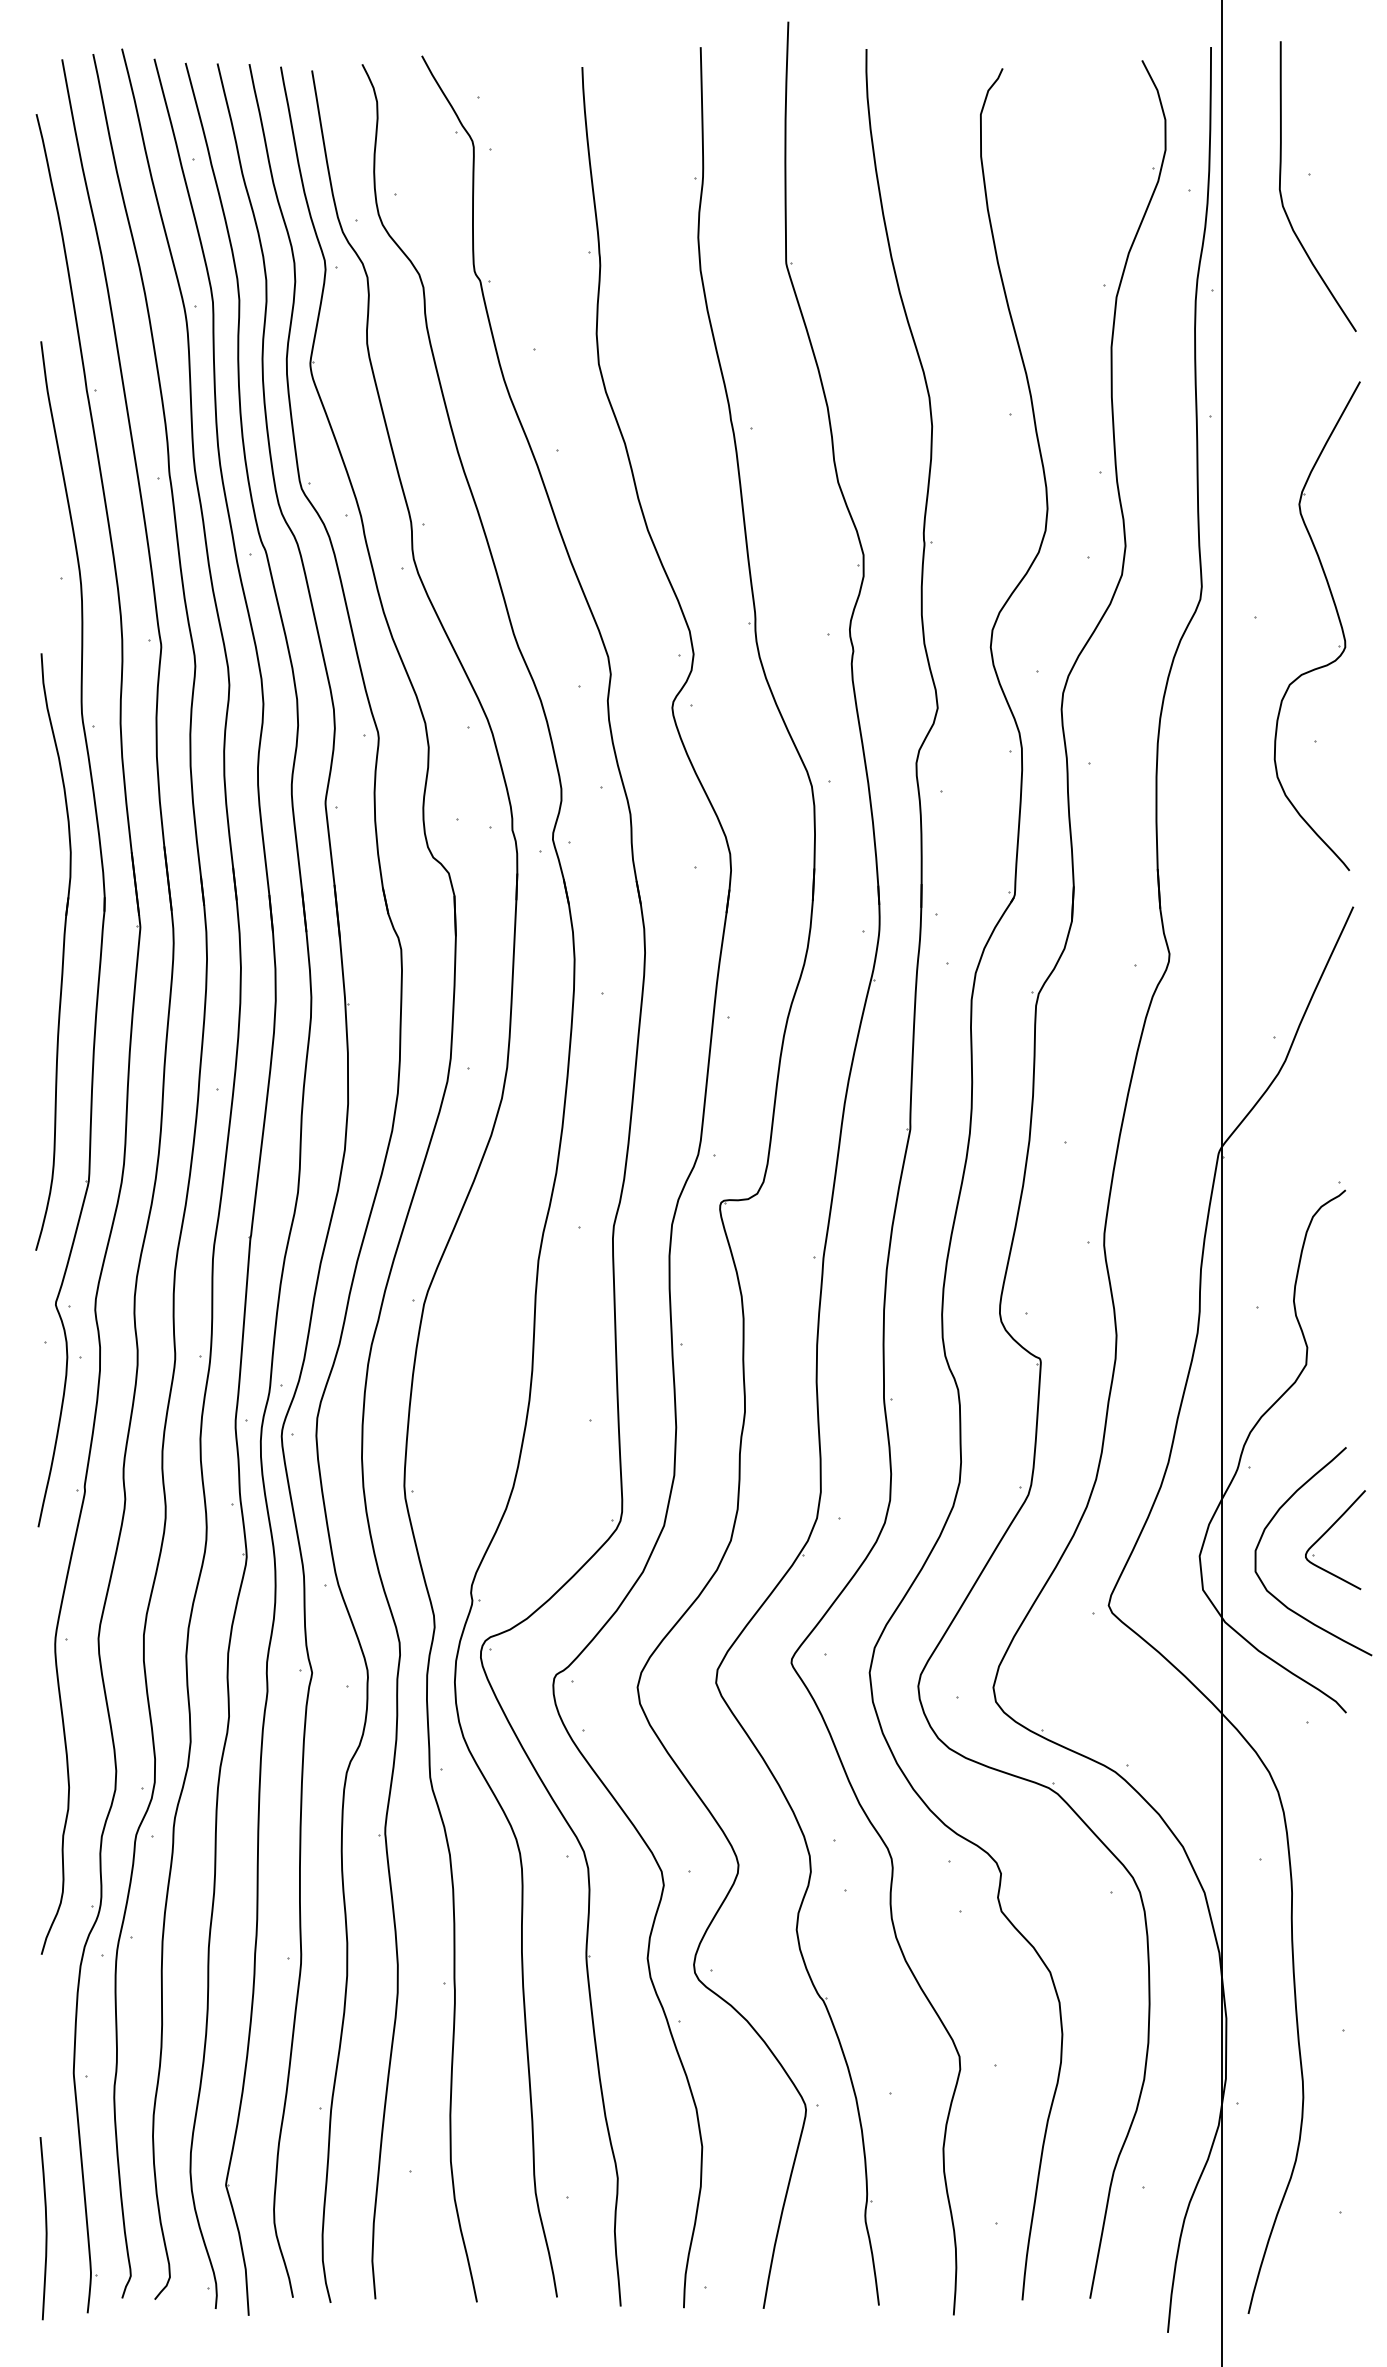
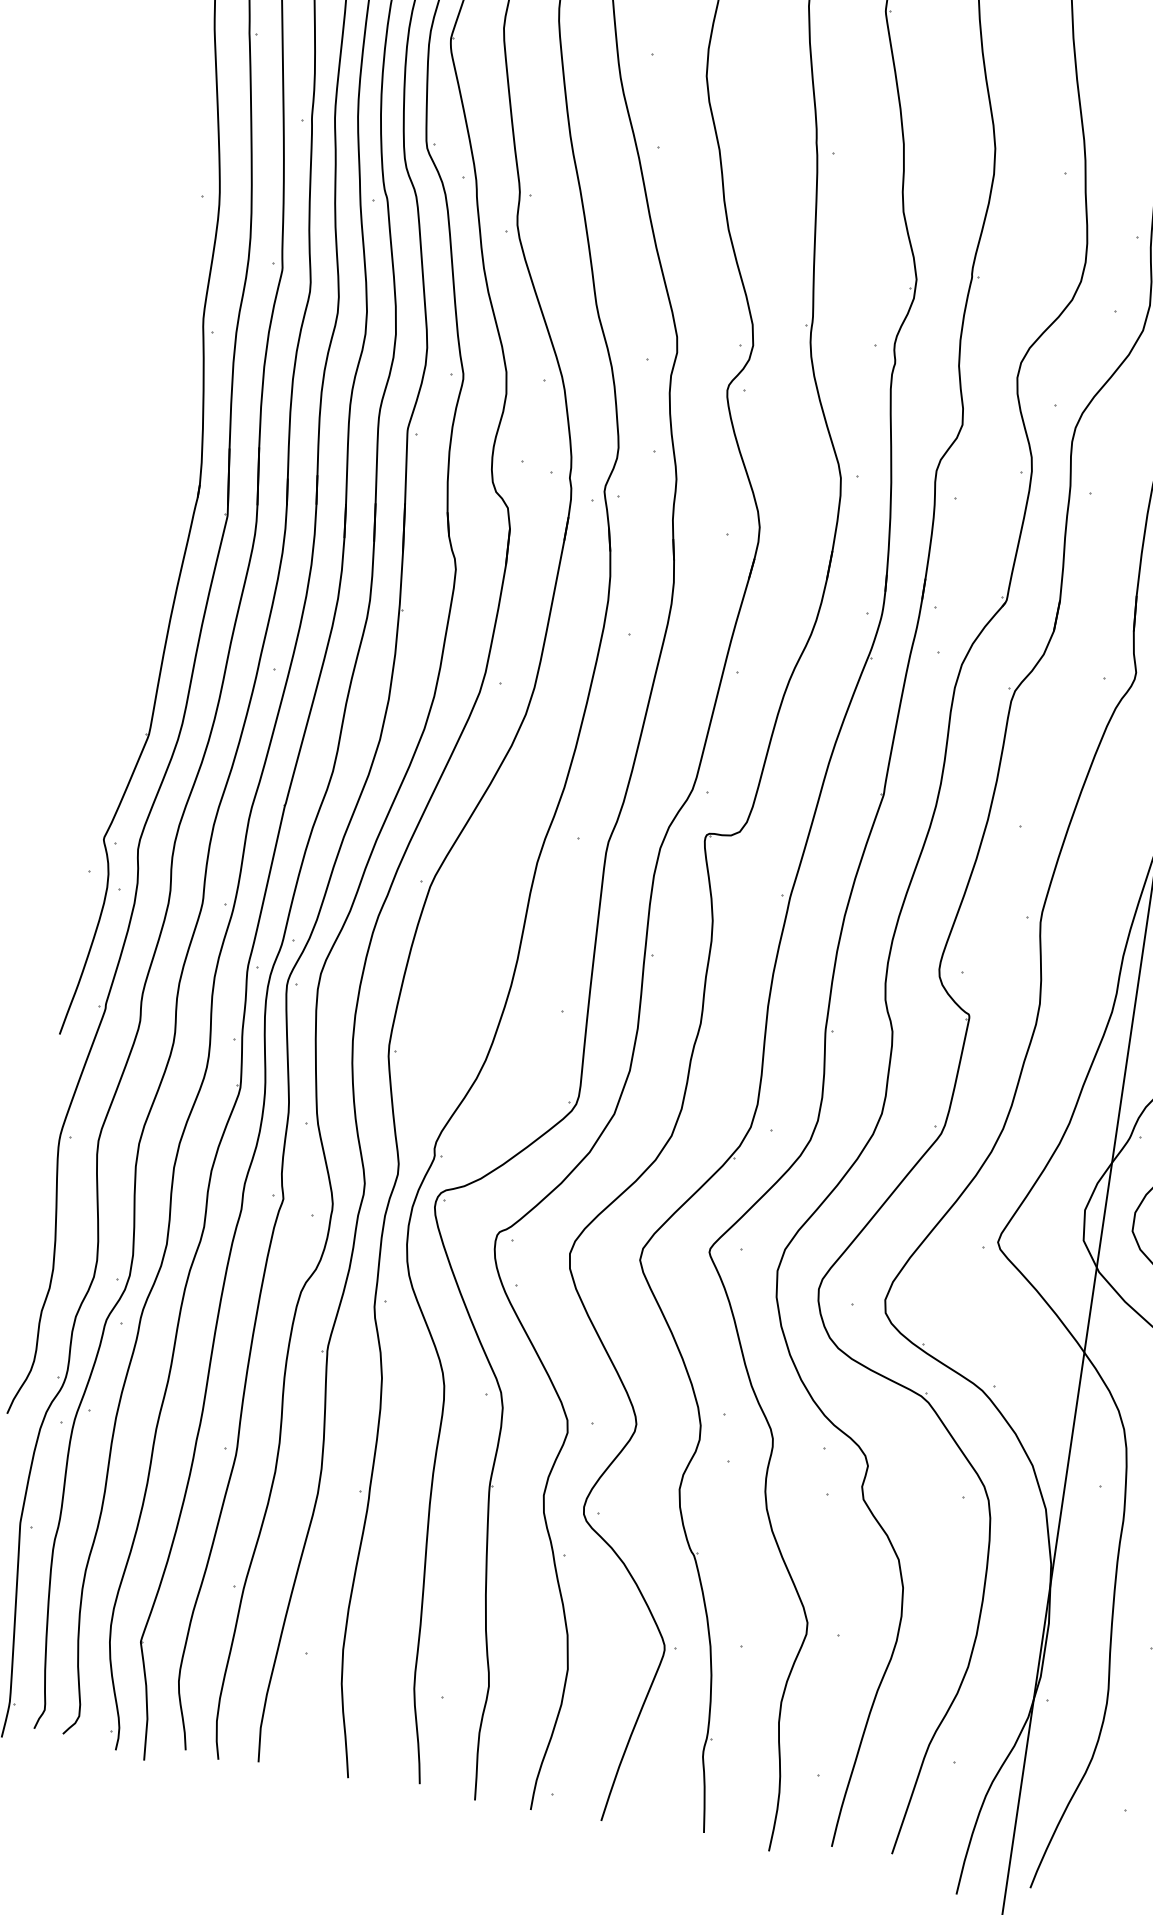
part: (62, 951) -> (155, 527), removed

